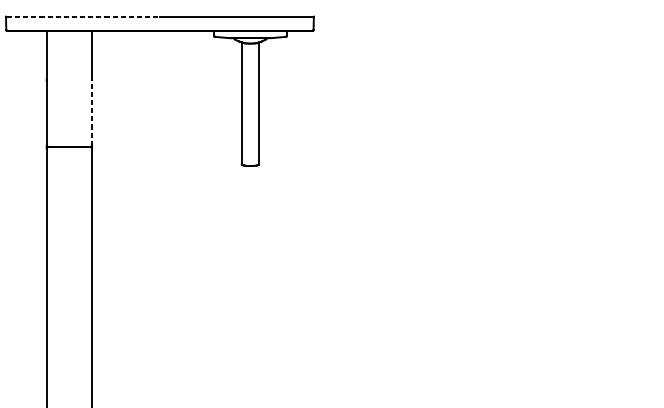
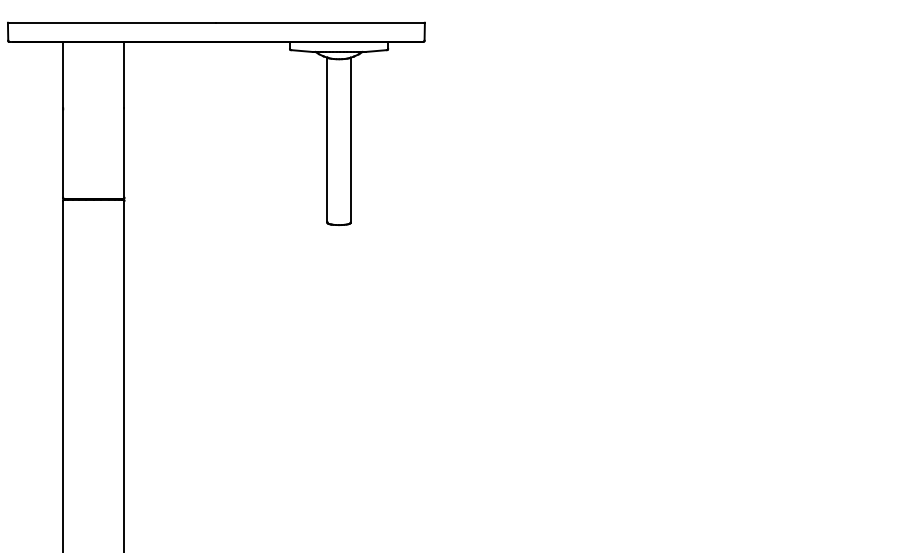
line: (83, 16) -> (112, 22), dashed -> solid
line: (92, 112) -> (124, 152), dashed -> solid

